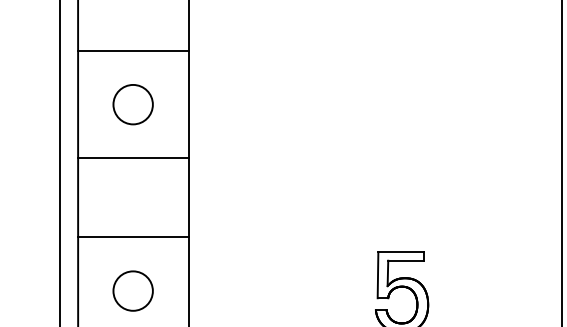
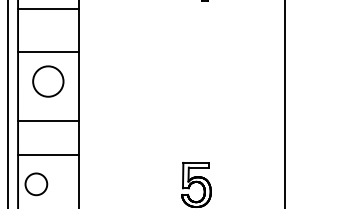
circle: (133, 104) -> (48, 81), size x1.4
line: (133, 158) -> (48, 121), moved
circle: (133, 291) -> (36, 184), moved

